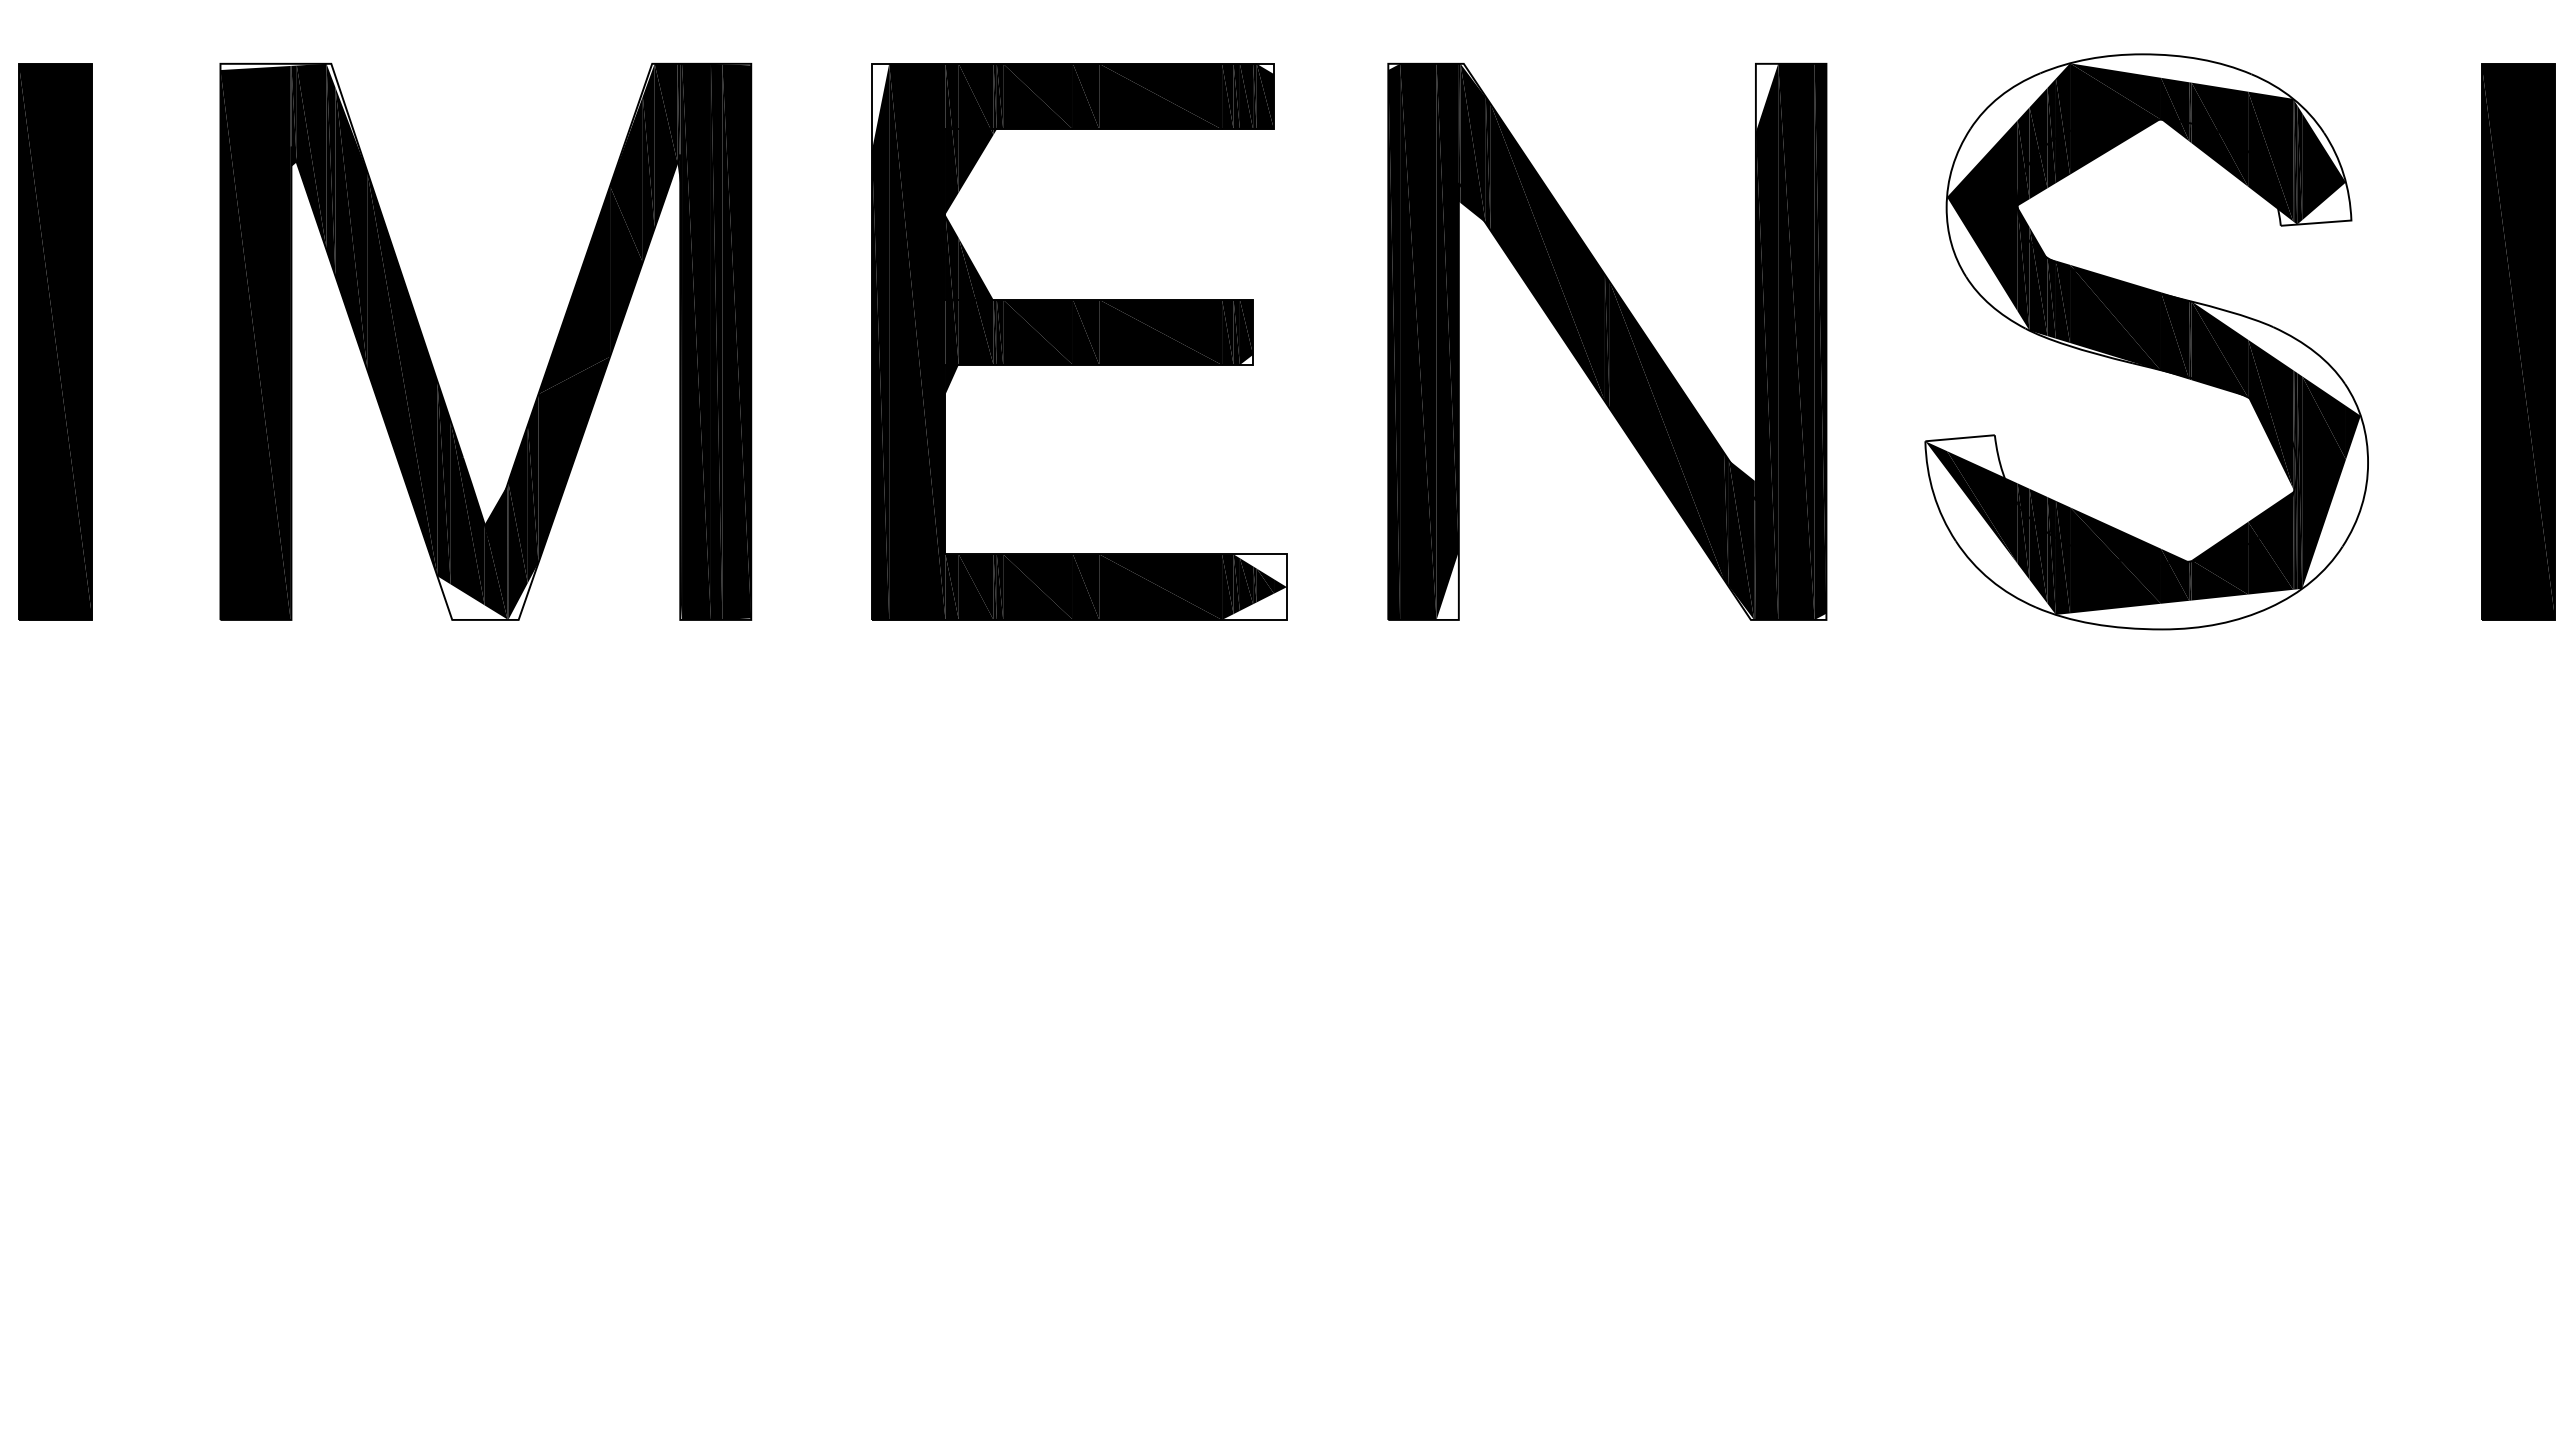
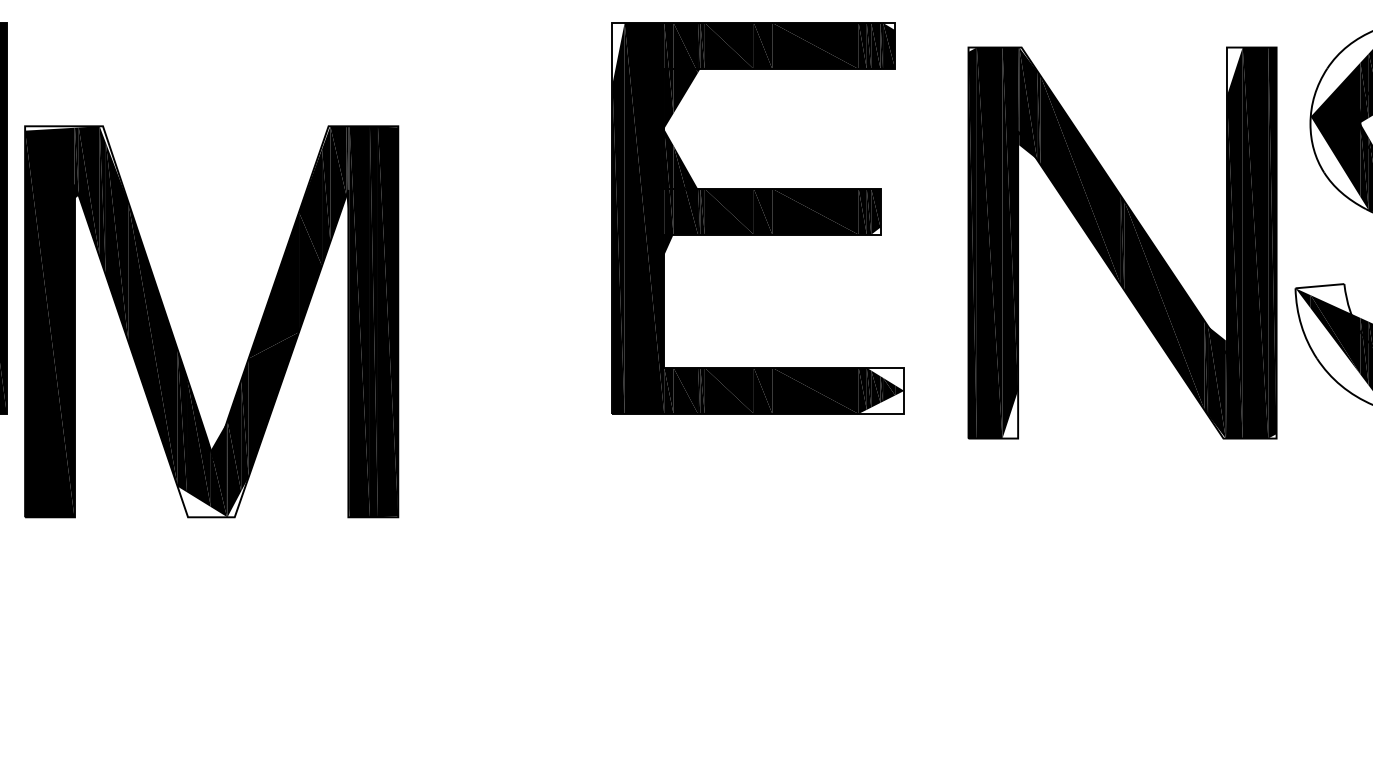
part: (1079, 341) -> (758, 218), moved
part: (1607, 341) -> (1122, 242), moved
part: (431, 359) -> (173, 334), moved

